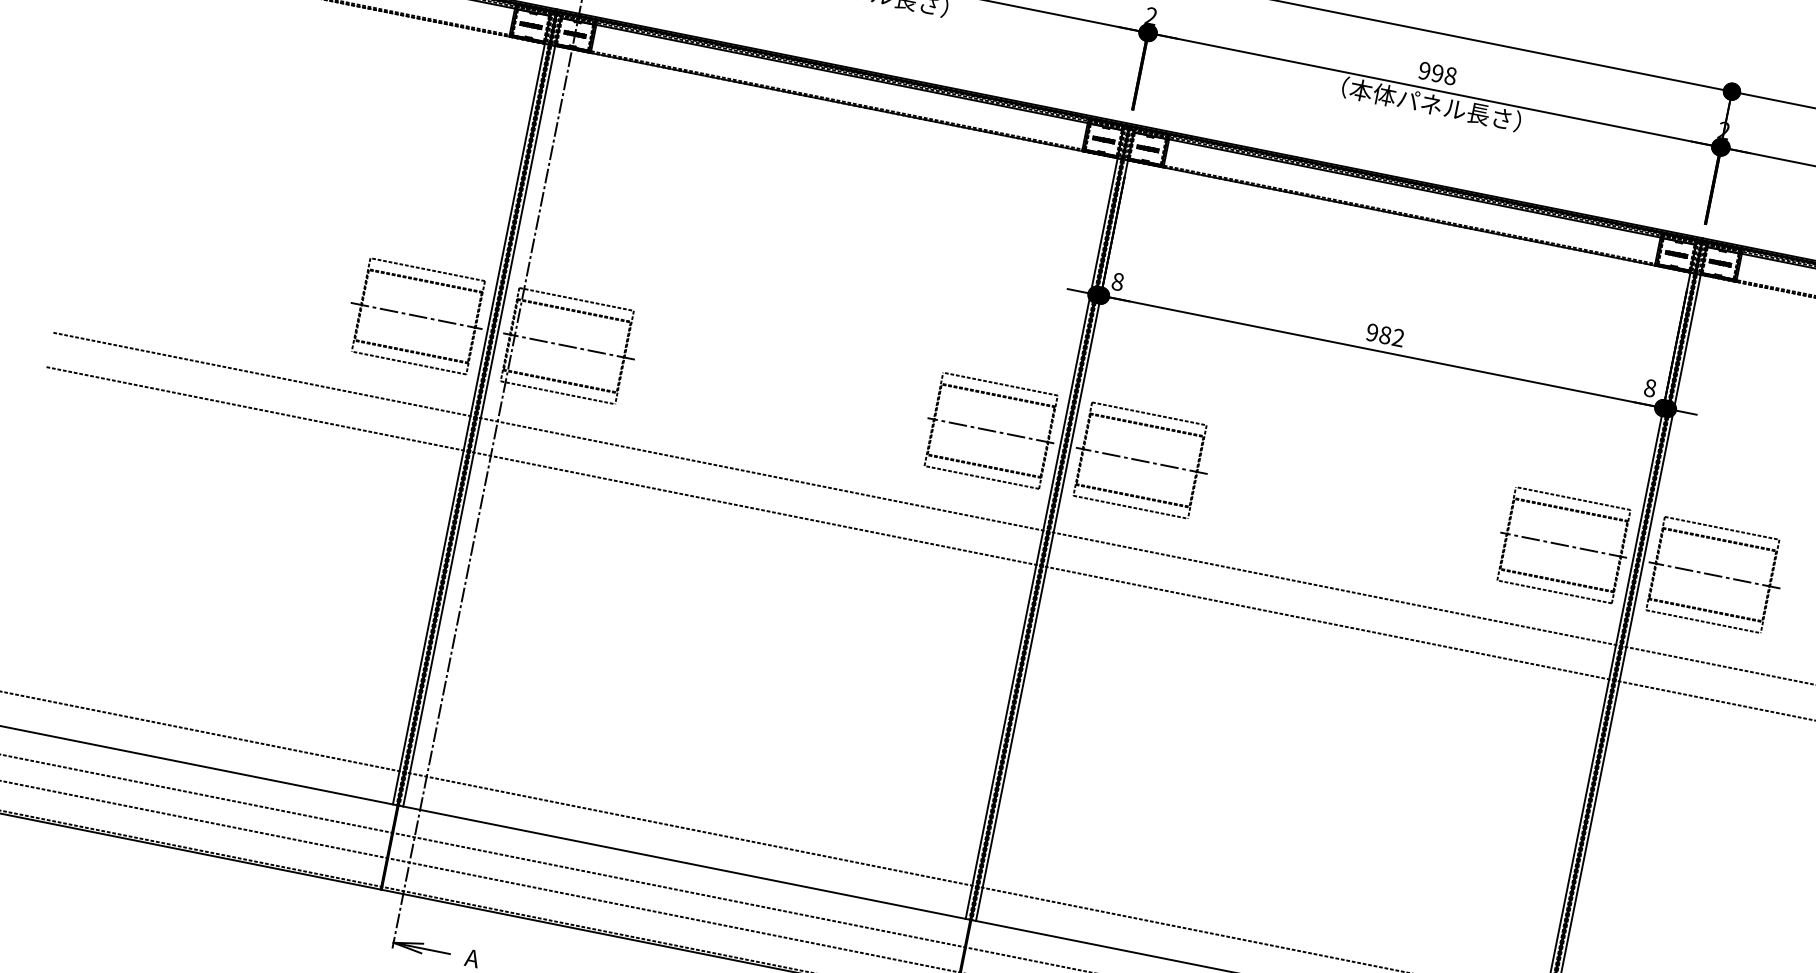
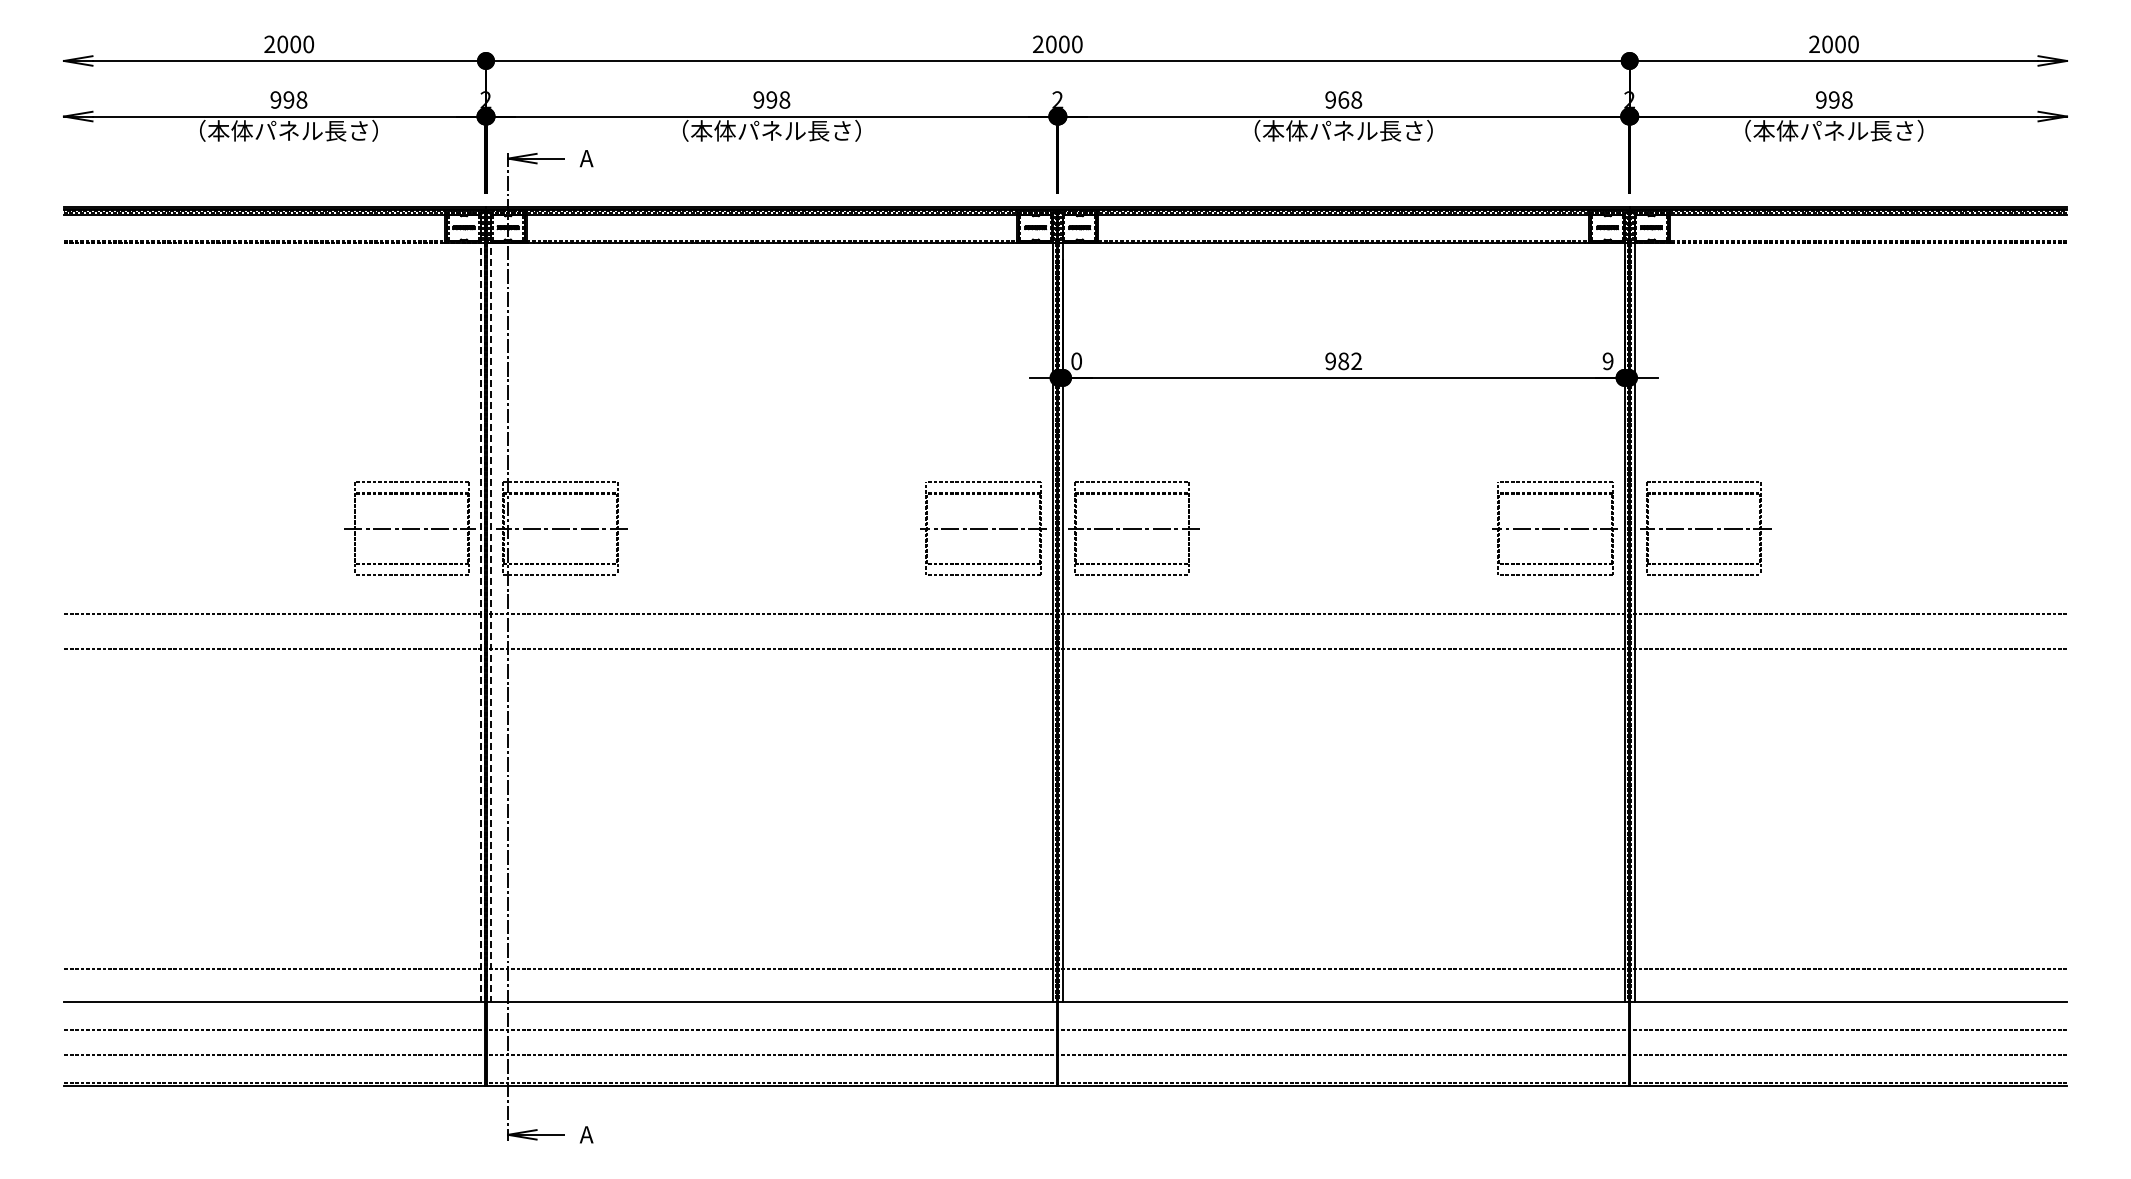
text: (1437, 72) -> (1343, 99), 998 -> 968
text: (1117, 281) -> (1076, 361), 8 -> 0
text: (1649, 388) -> (1607, 361), 8 -> 9
line: (471, 410) -> (480, 608), solid -> dashed
line: (482, 412) -> (491, 608), solid -> dashed

